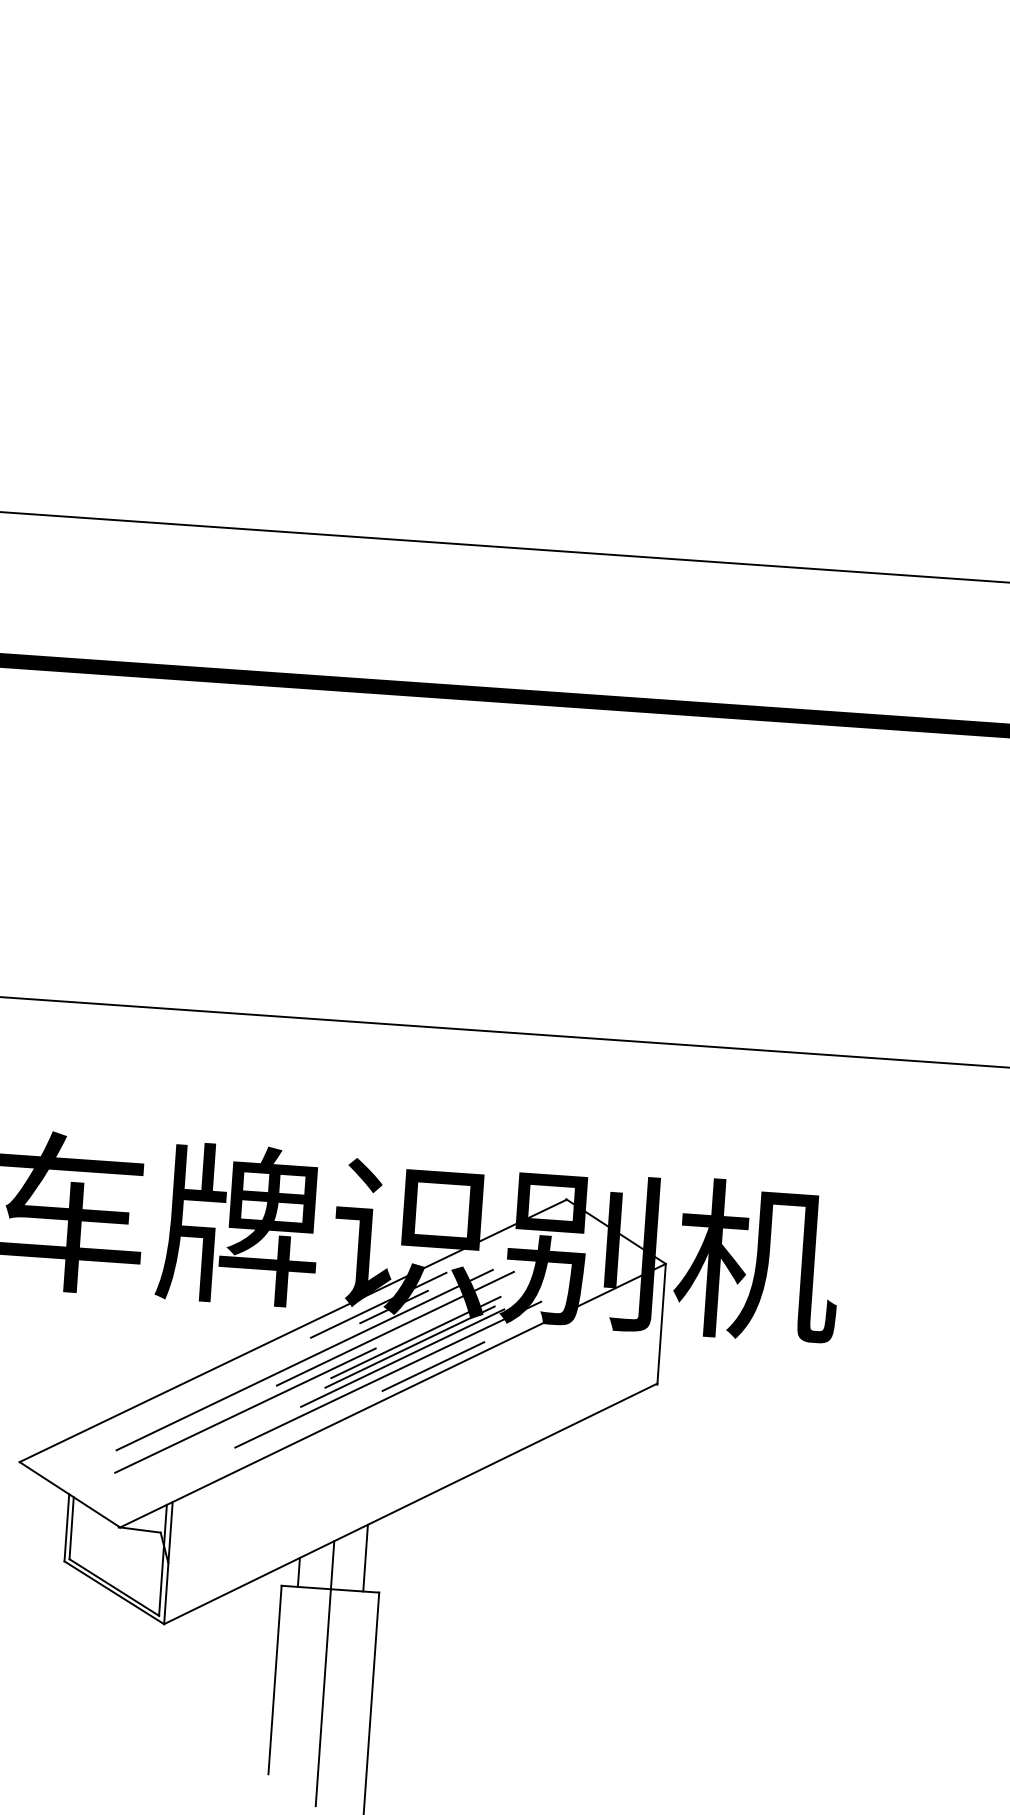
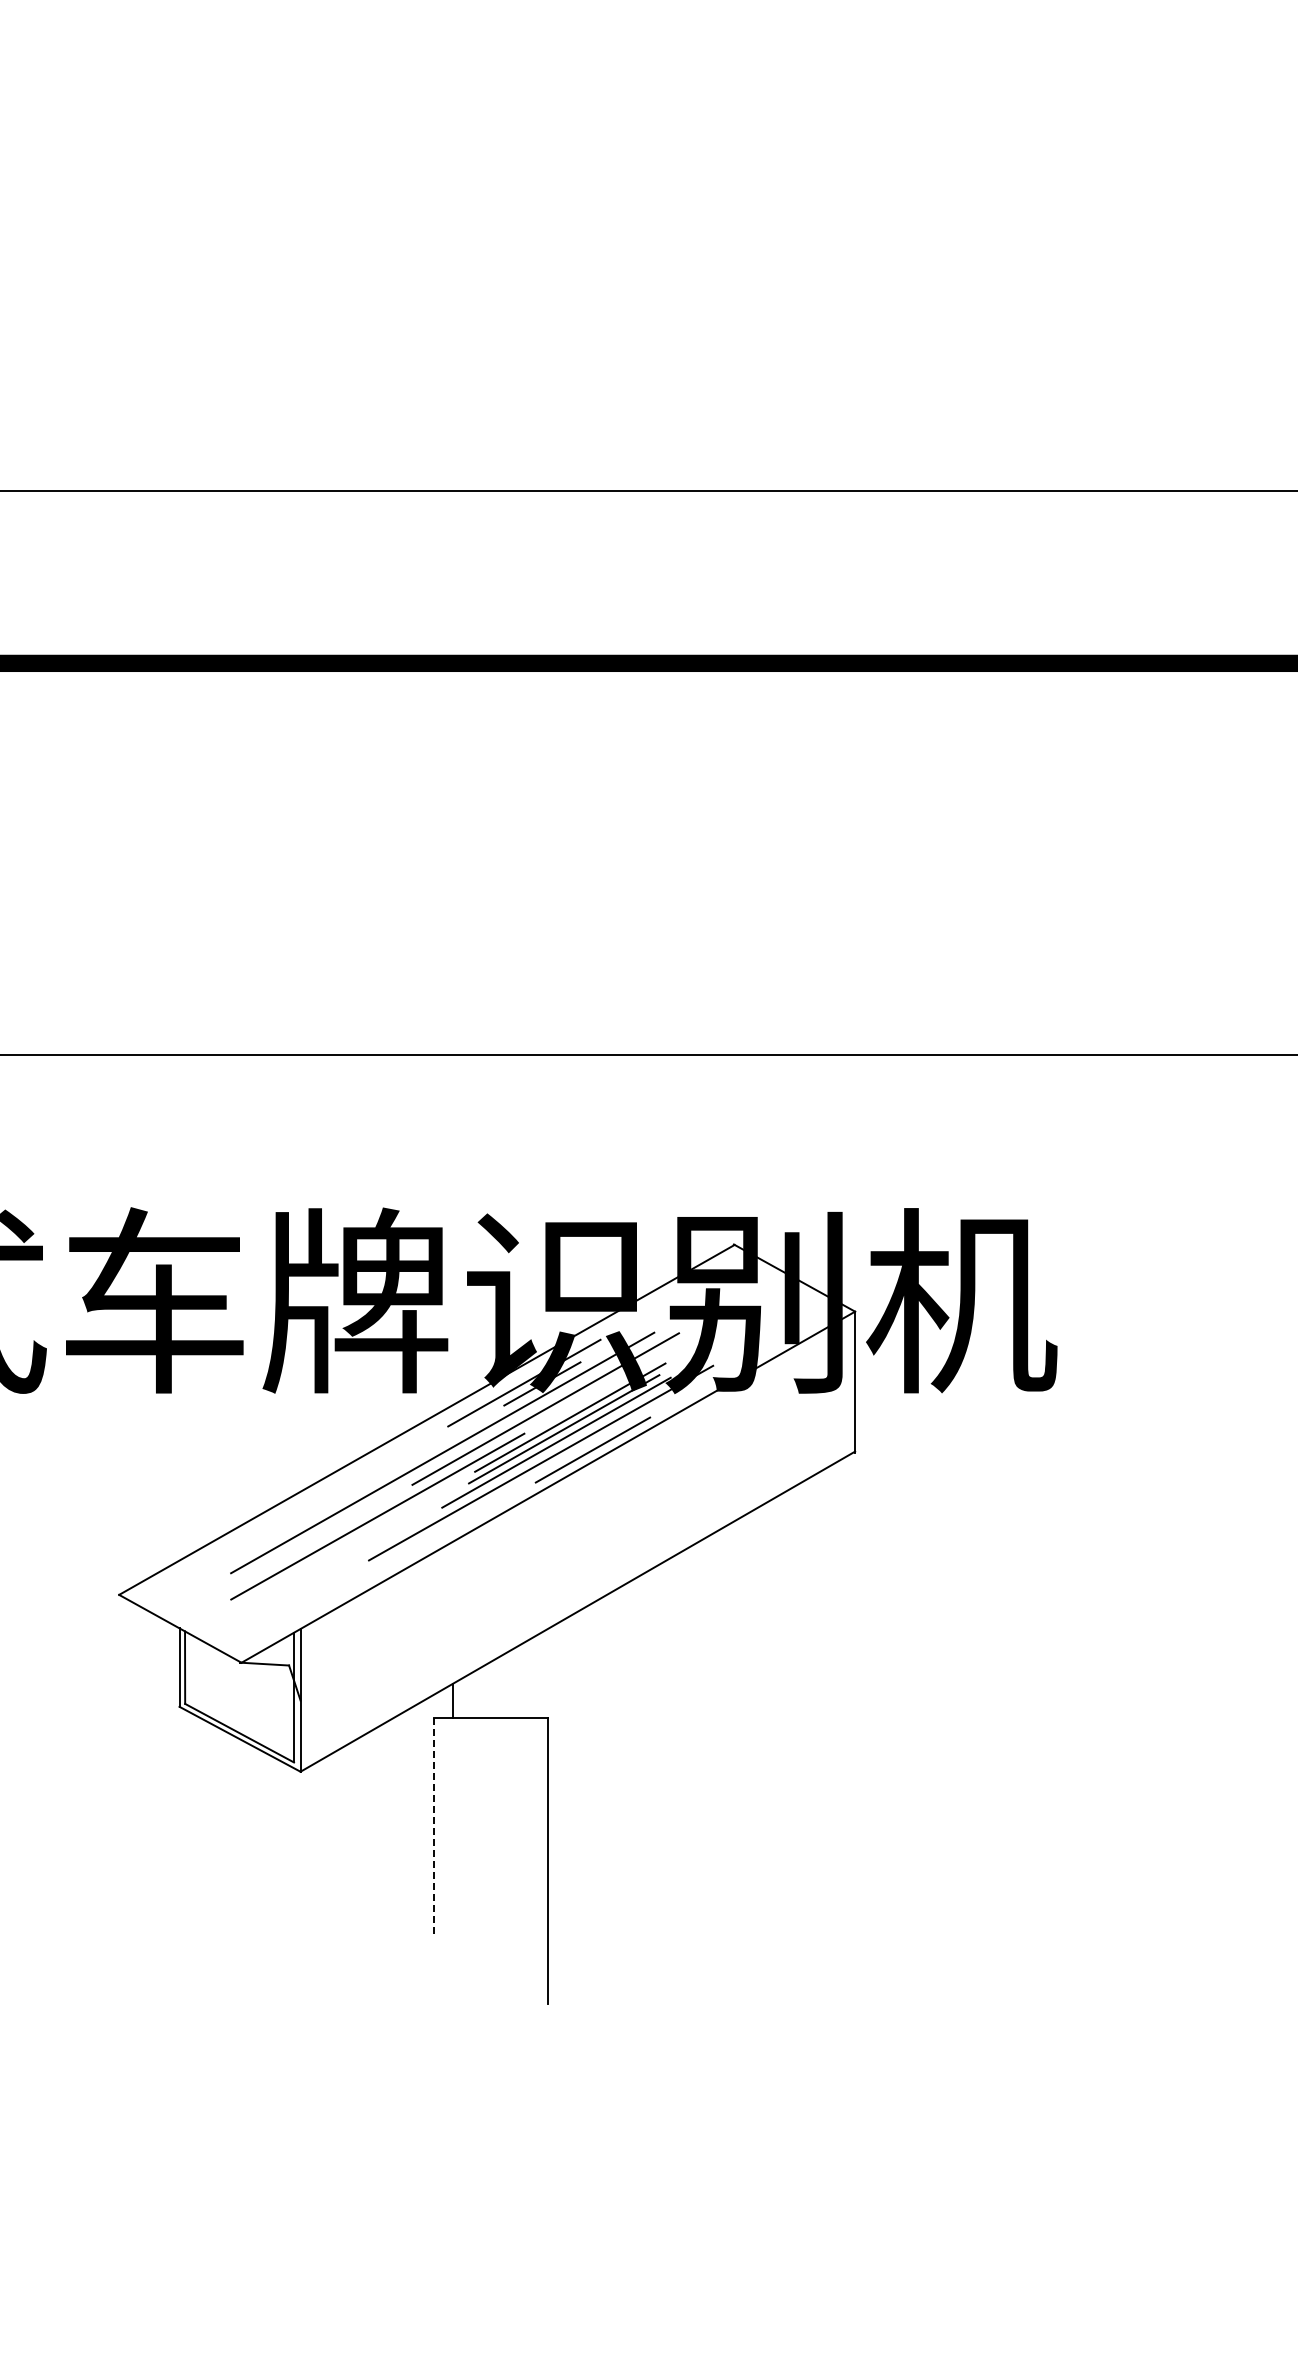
line: (365, 1558) -> (529, 1678), removed
line: (324, 1673) -> (491, 1816), removed
line: (275, 1680) -> (434, 1828), solid -> dashed

